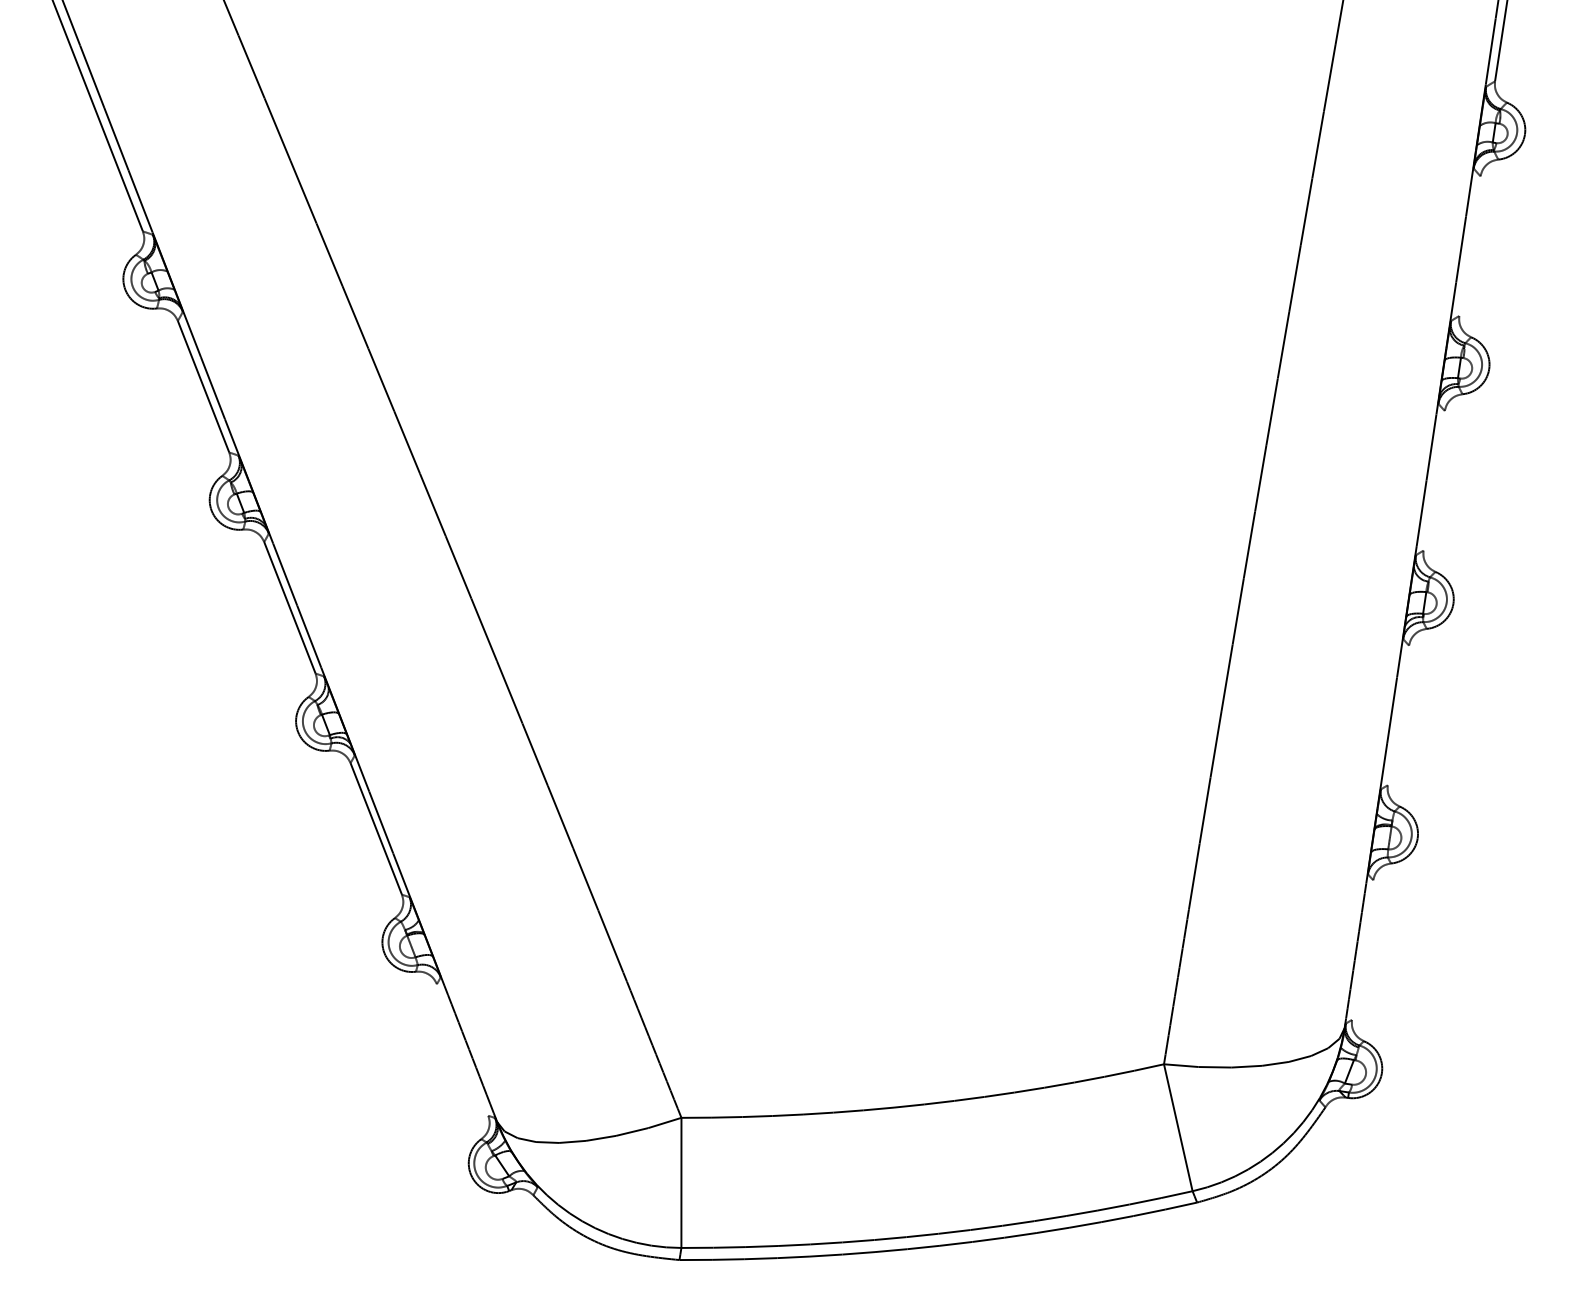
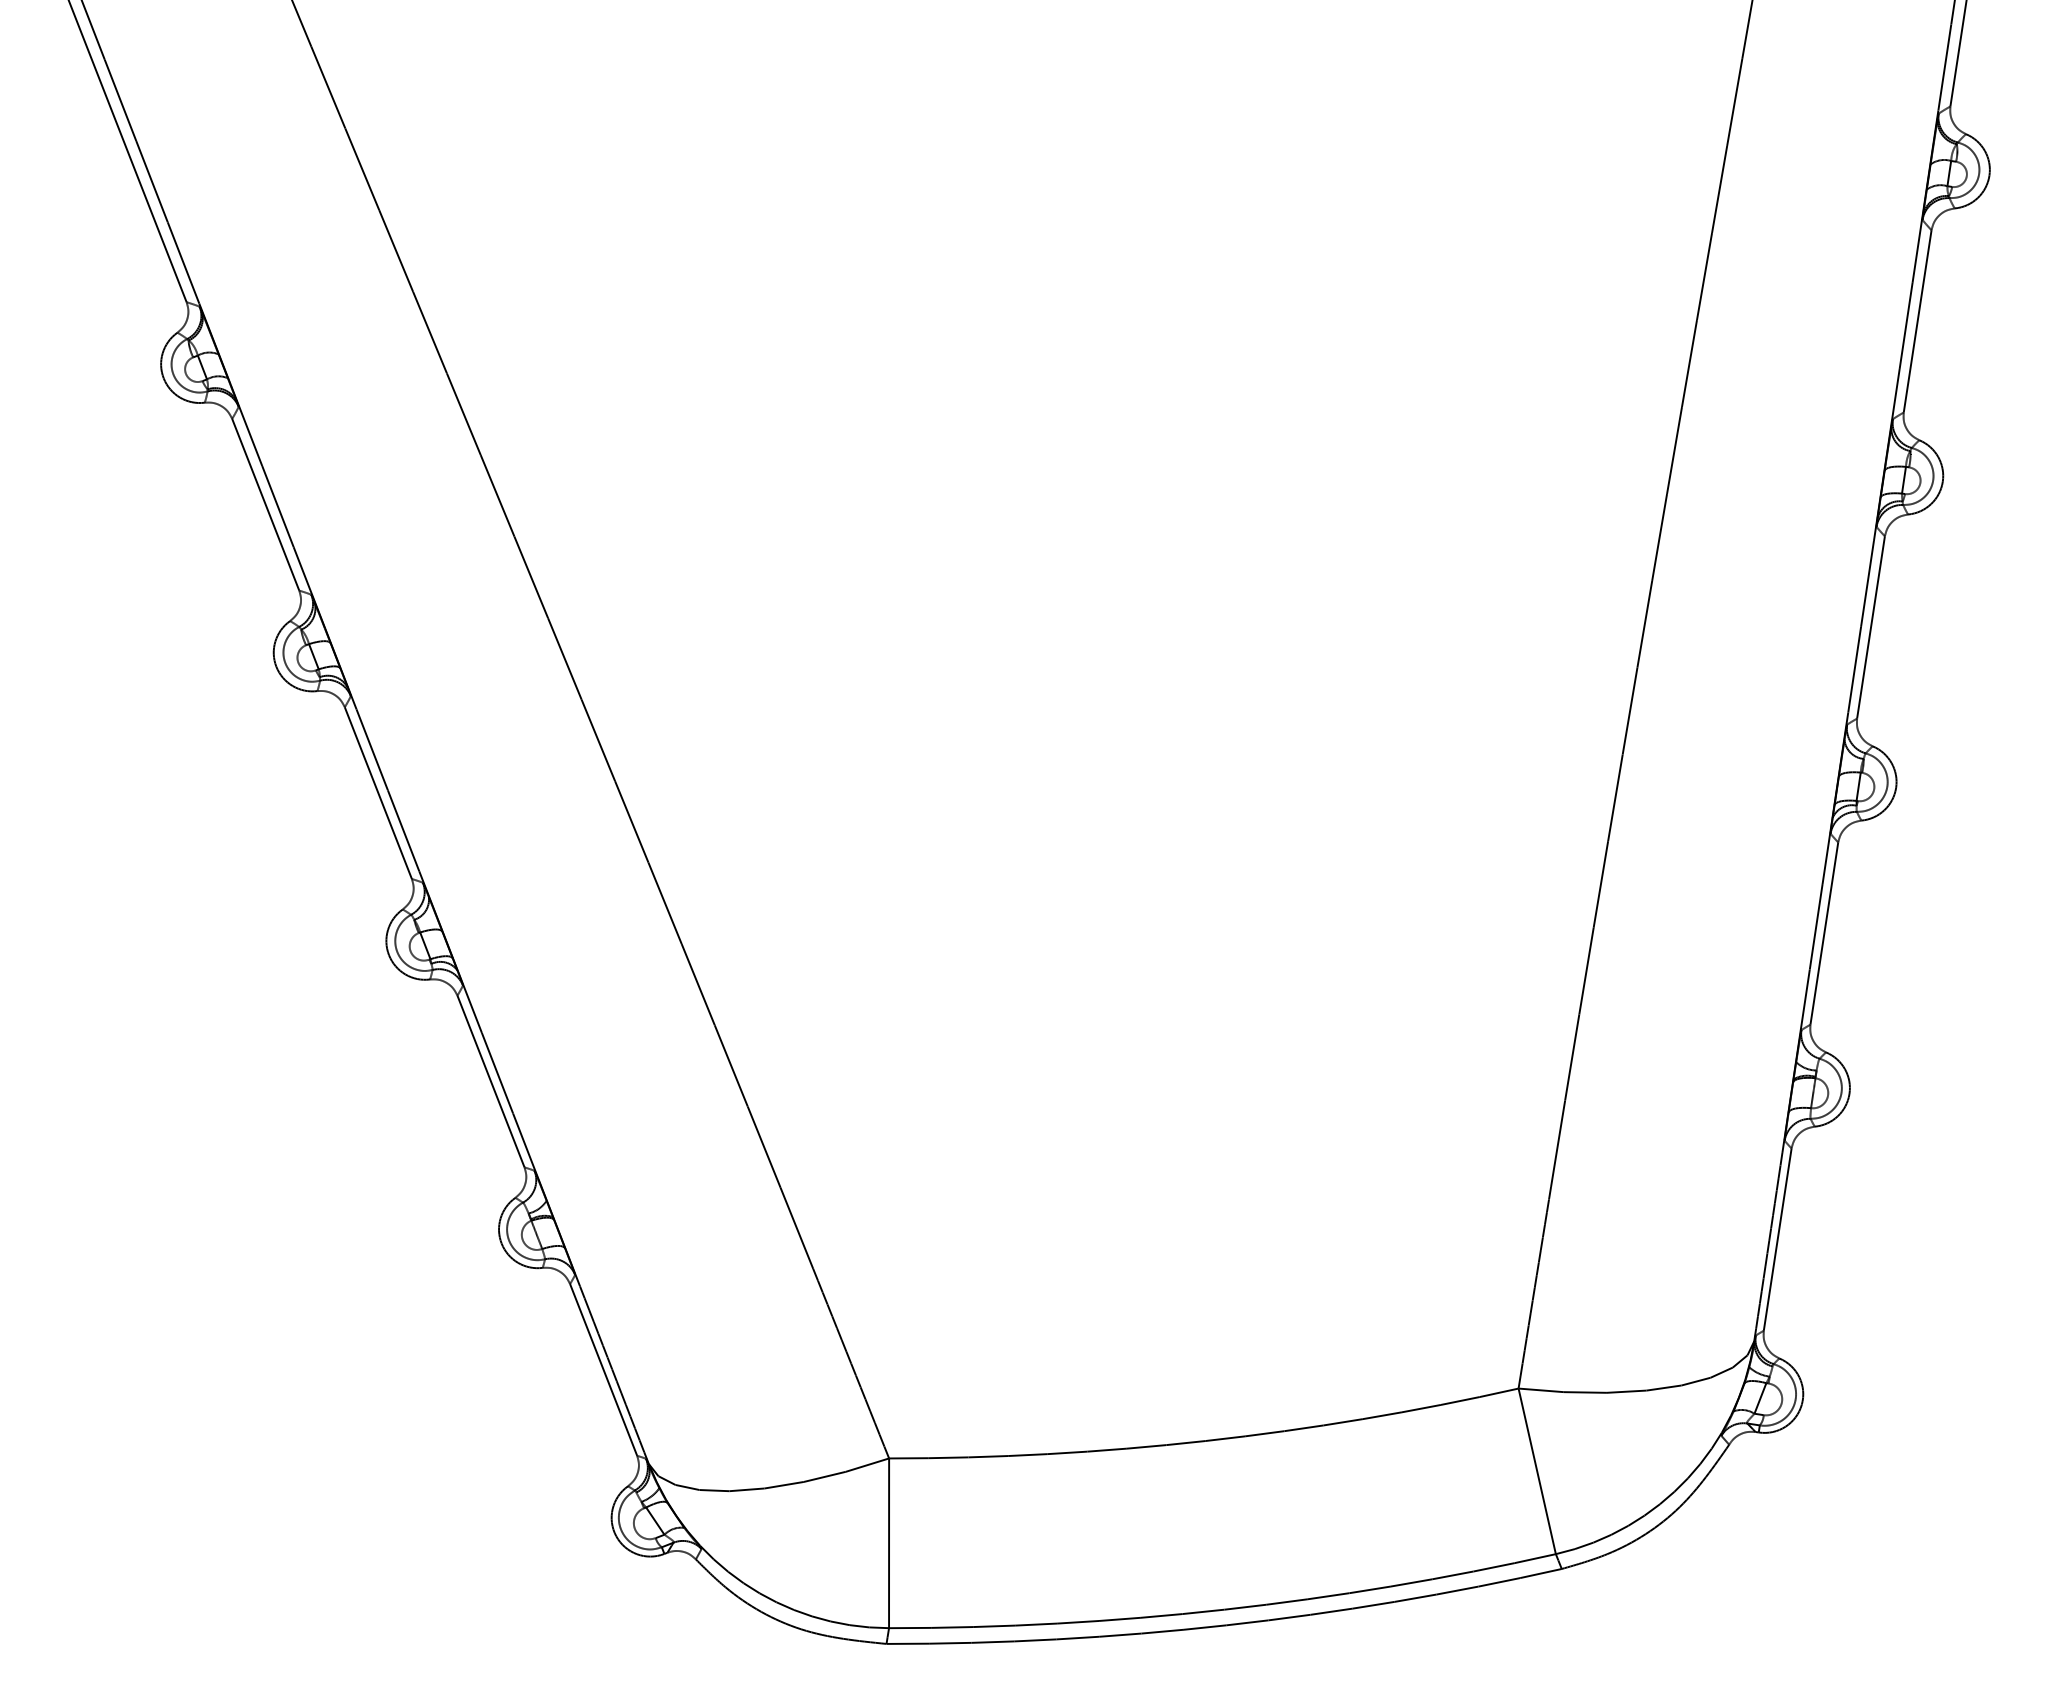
line: (1469, 246) -> (1917, 321), added
line: (1433, 480) -> (1870, 627), added
line: (1398, 715) -> (1824, 933), added
line: (1362, 950) -> (1777, 1239), added
line: (462, 1049) -> (603, 1369), added

